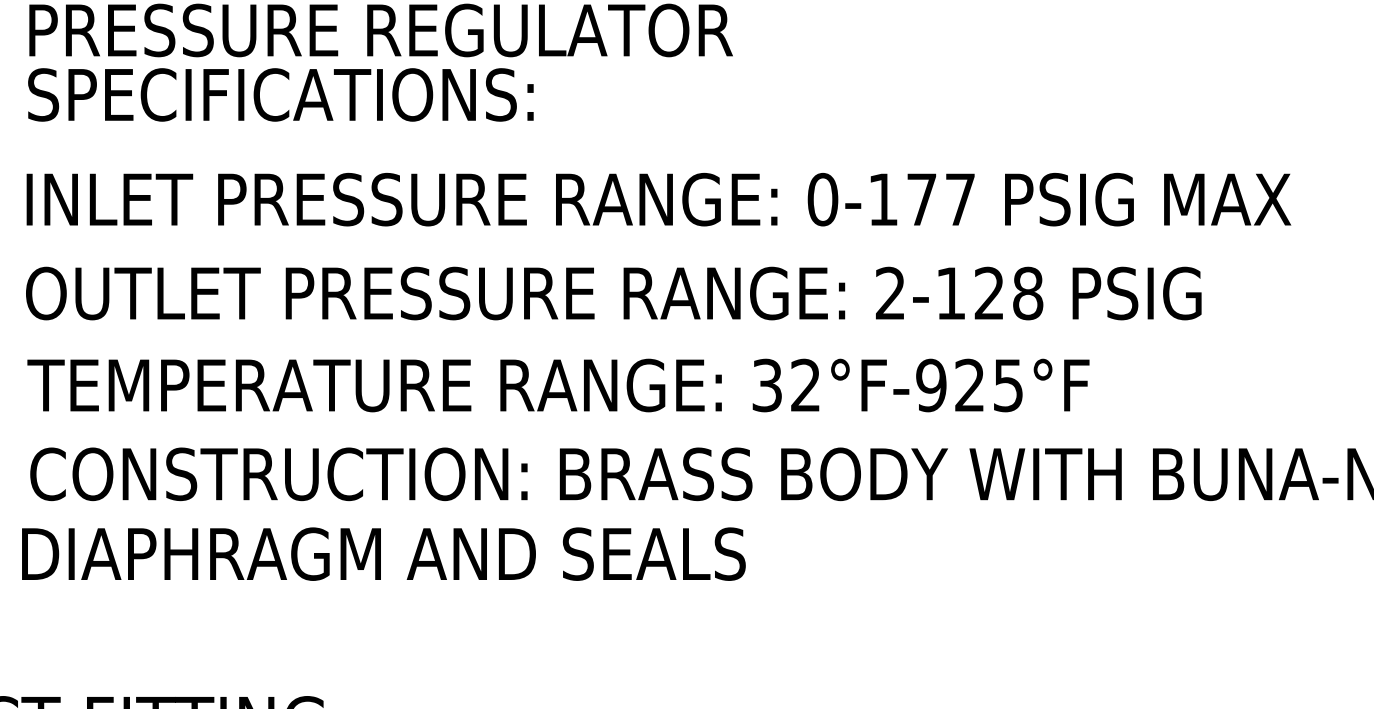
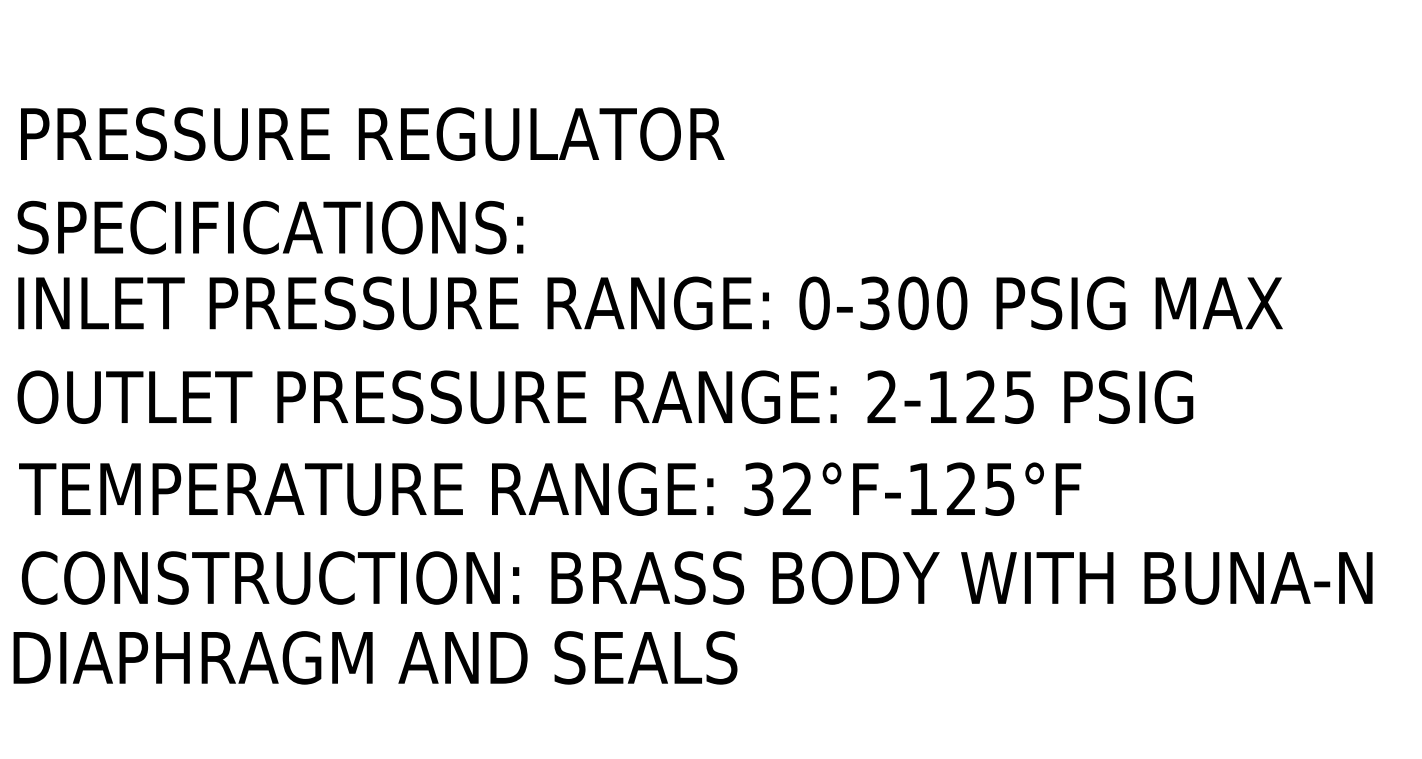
text: (280, 94) -> (270, 227), moved
text: (921, 199) -> (913, 303), 0-177 -> 0-300
text: (1027, 292) -> (1019, 396), 2-128 -> 2-125
text: (930, 384) -> (922, 488), 32°F-925°F -> 32°F-125°F

